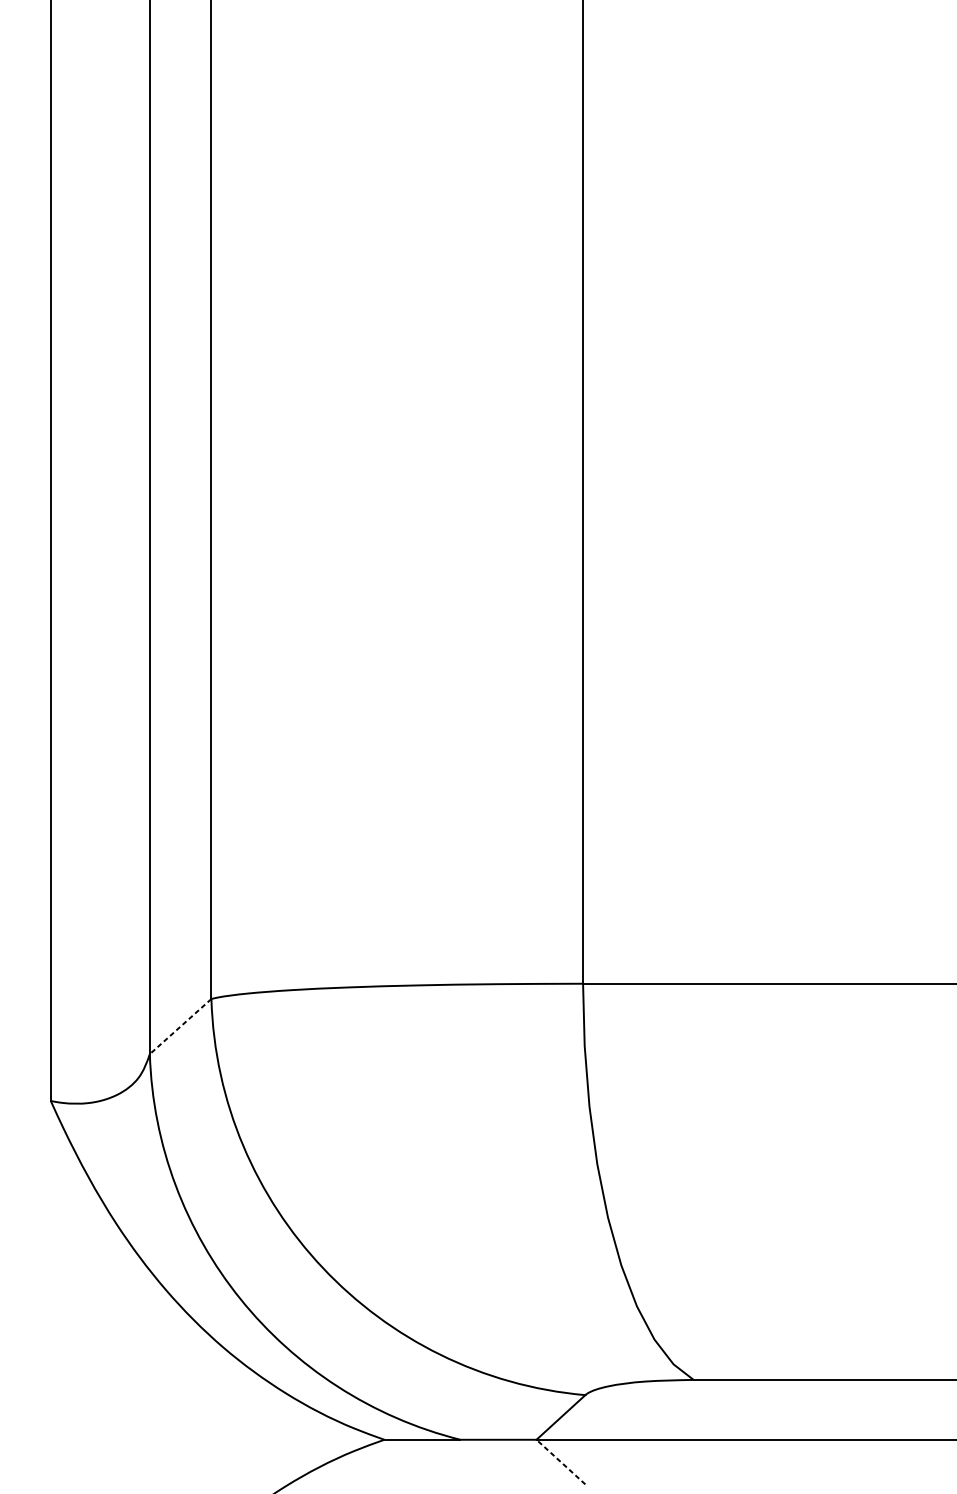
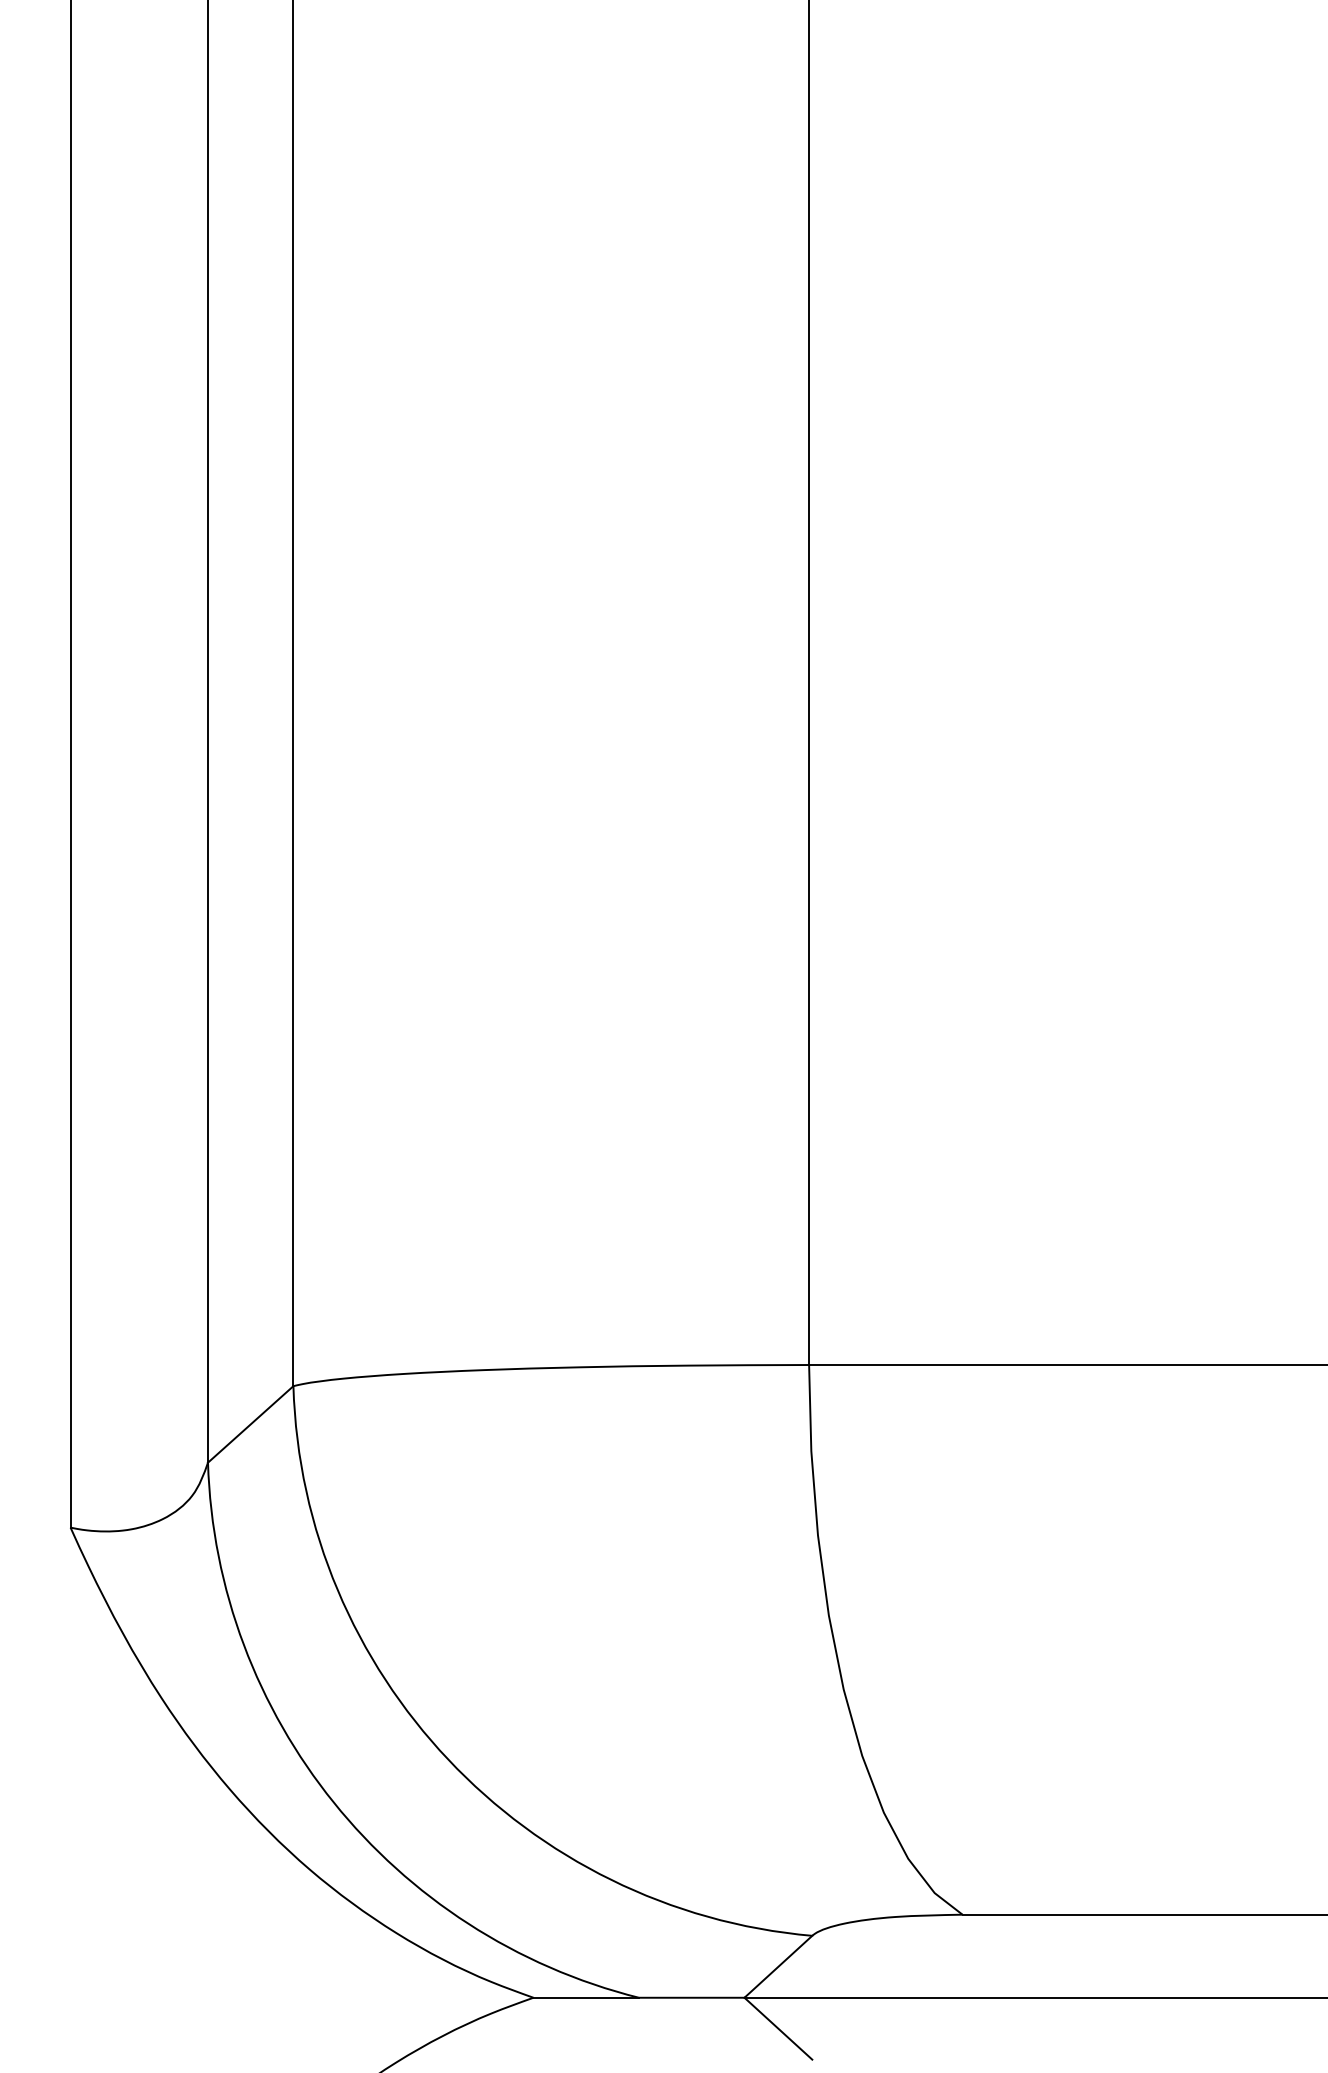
line: (180, 1026) -> (250, 1424), dashed -> solid
line: (561, 1461) -> (778, 2028), dashed -> solid

